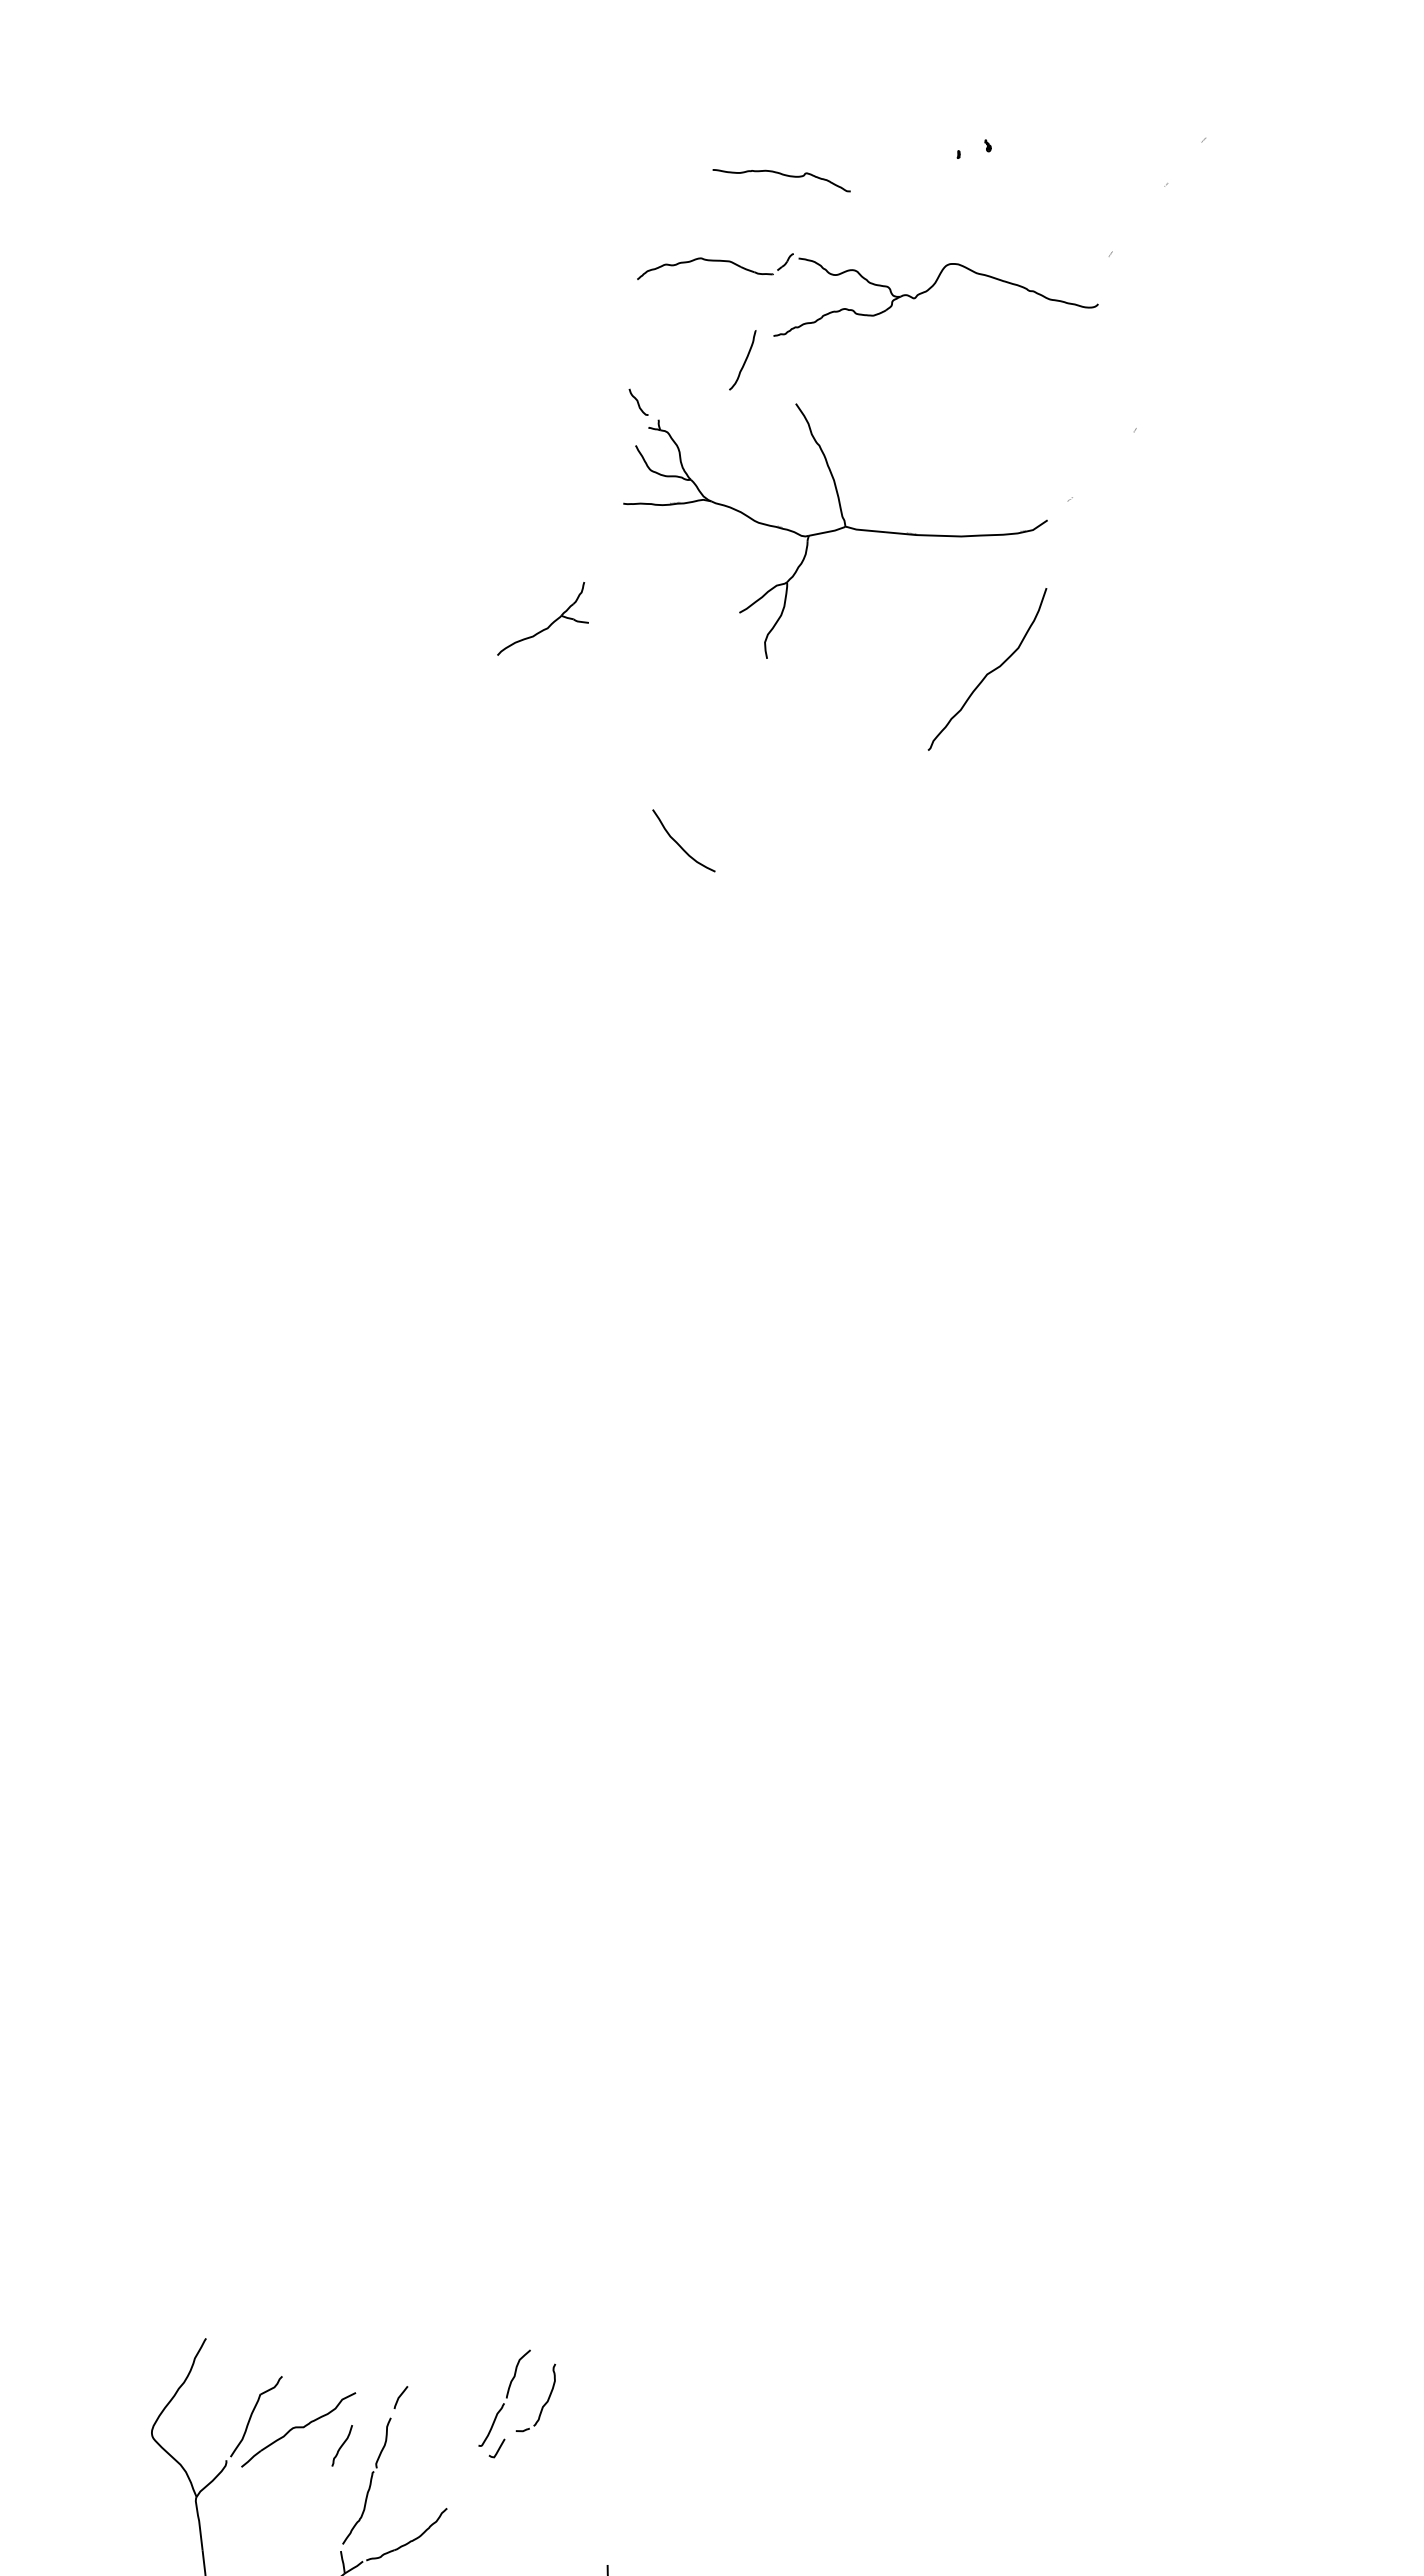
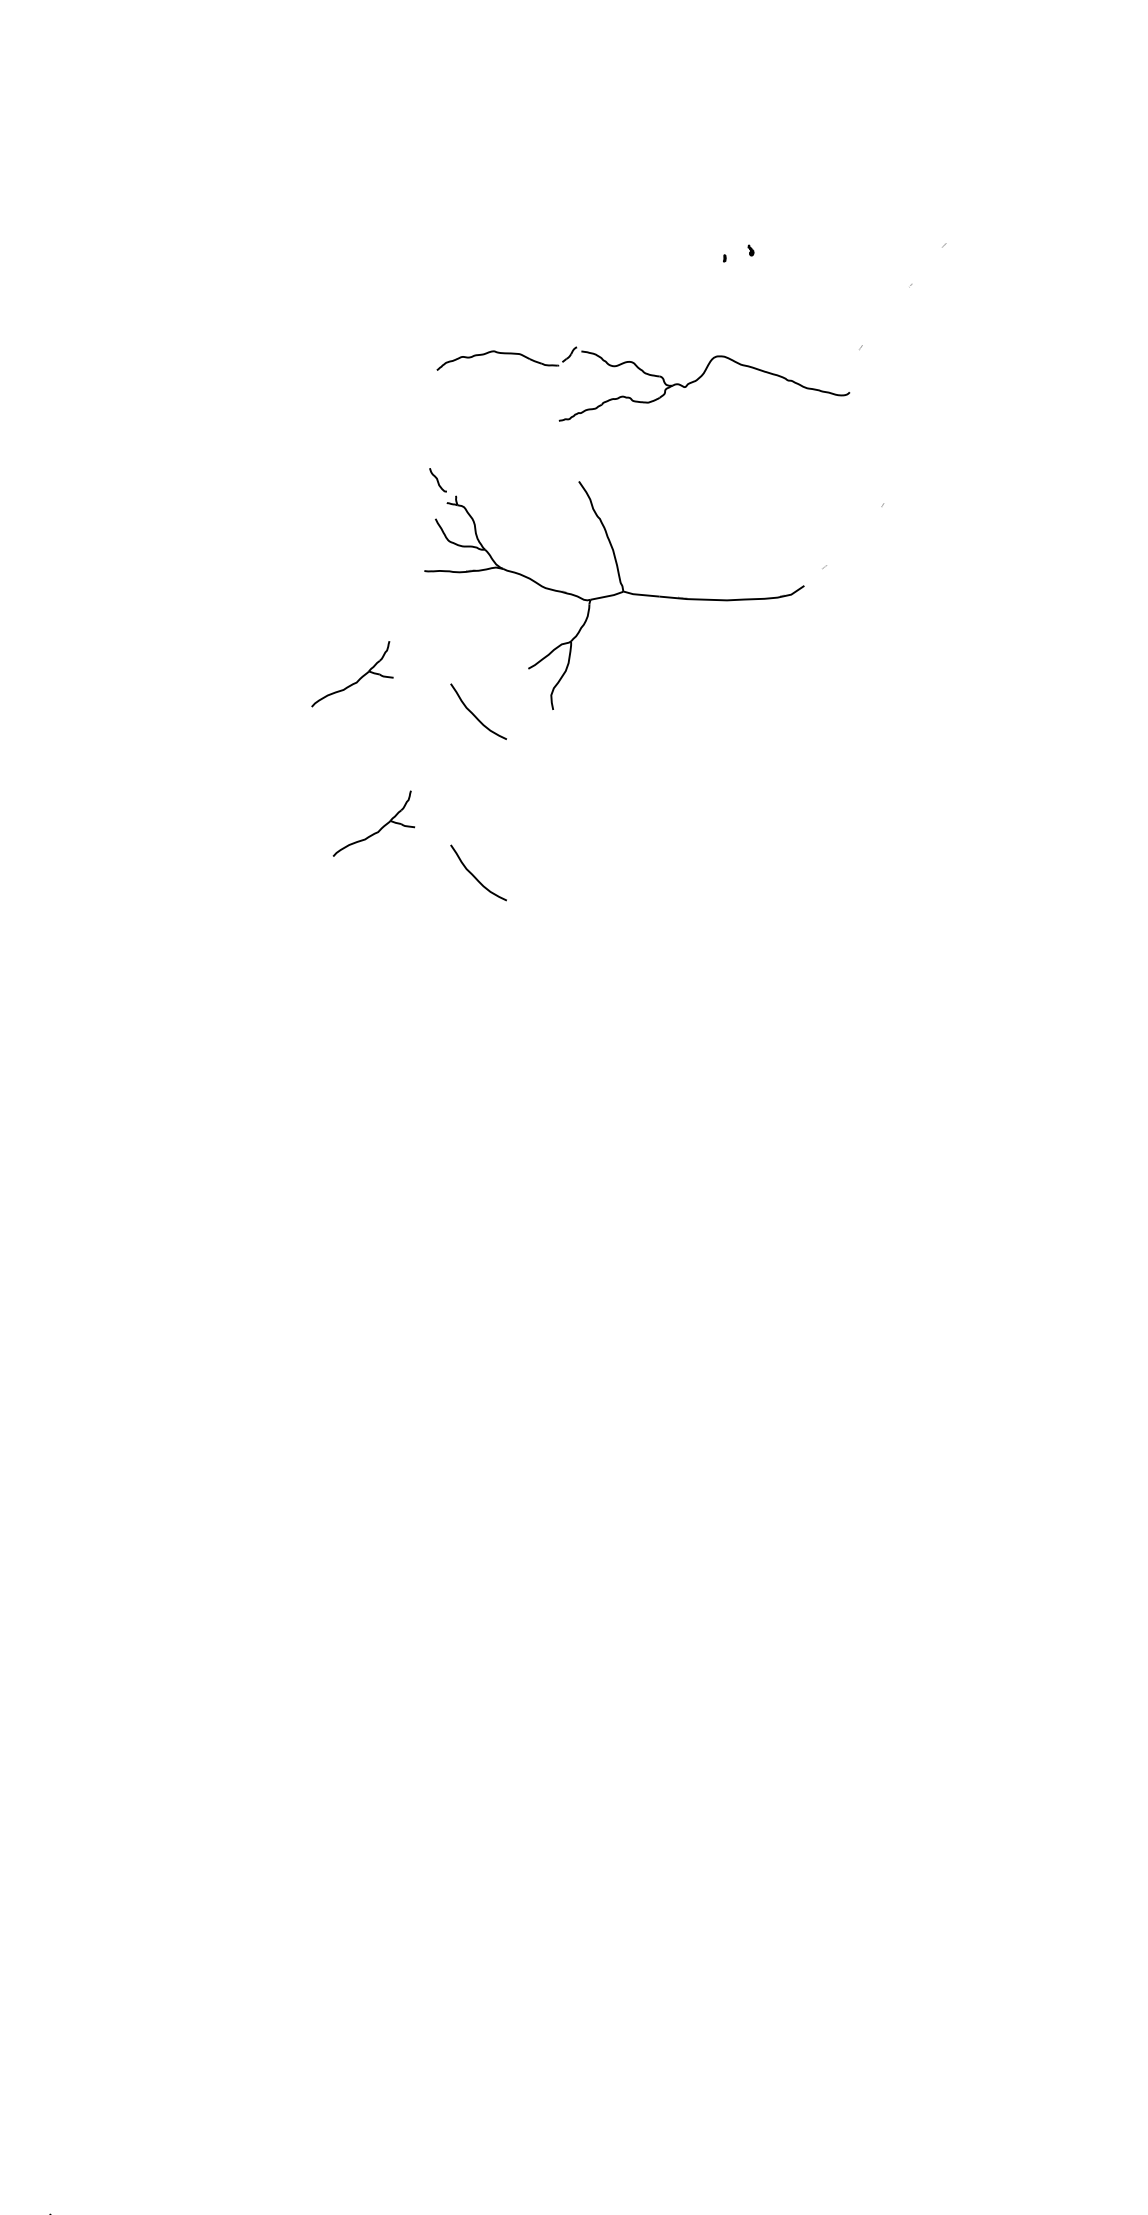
curve: (782, 175) -> (566, 277), removed
curve: (744, 360) -> (532, 442), removed
curve: (679, 664) -> (474, 715), added
curve: (989, 671) -> (752, 721), removed
part: (573, 791) -> (379, 828), added

